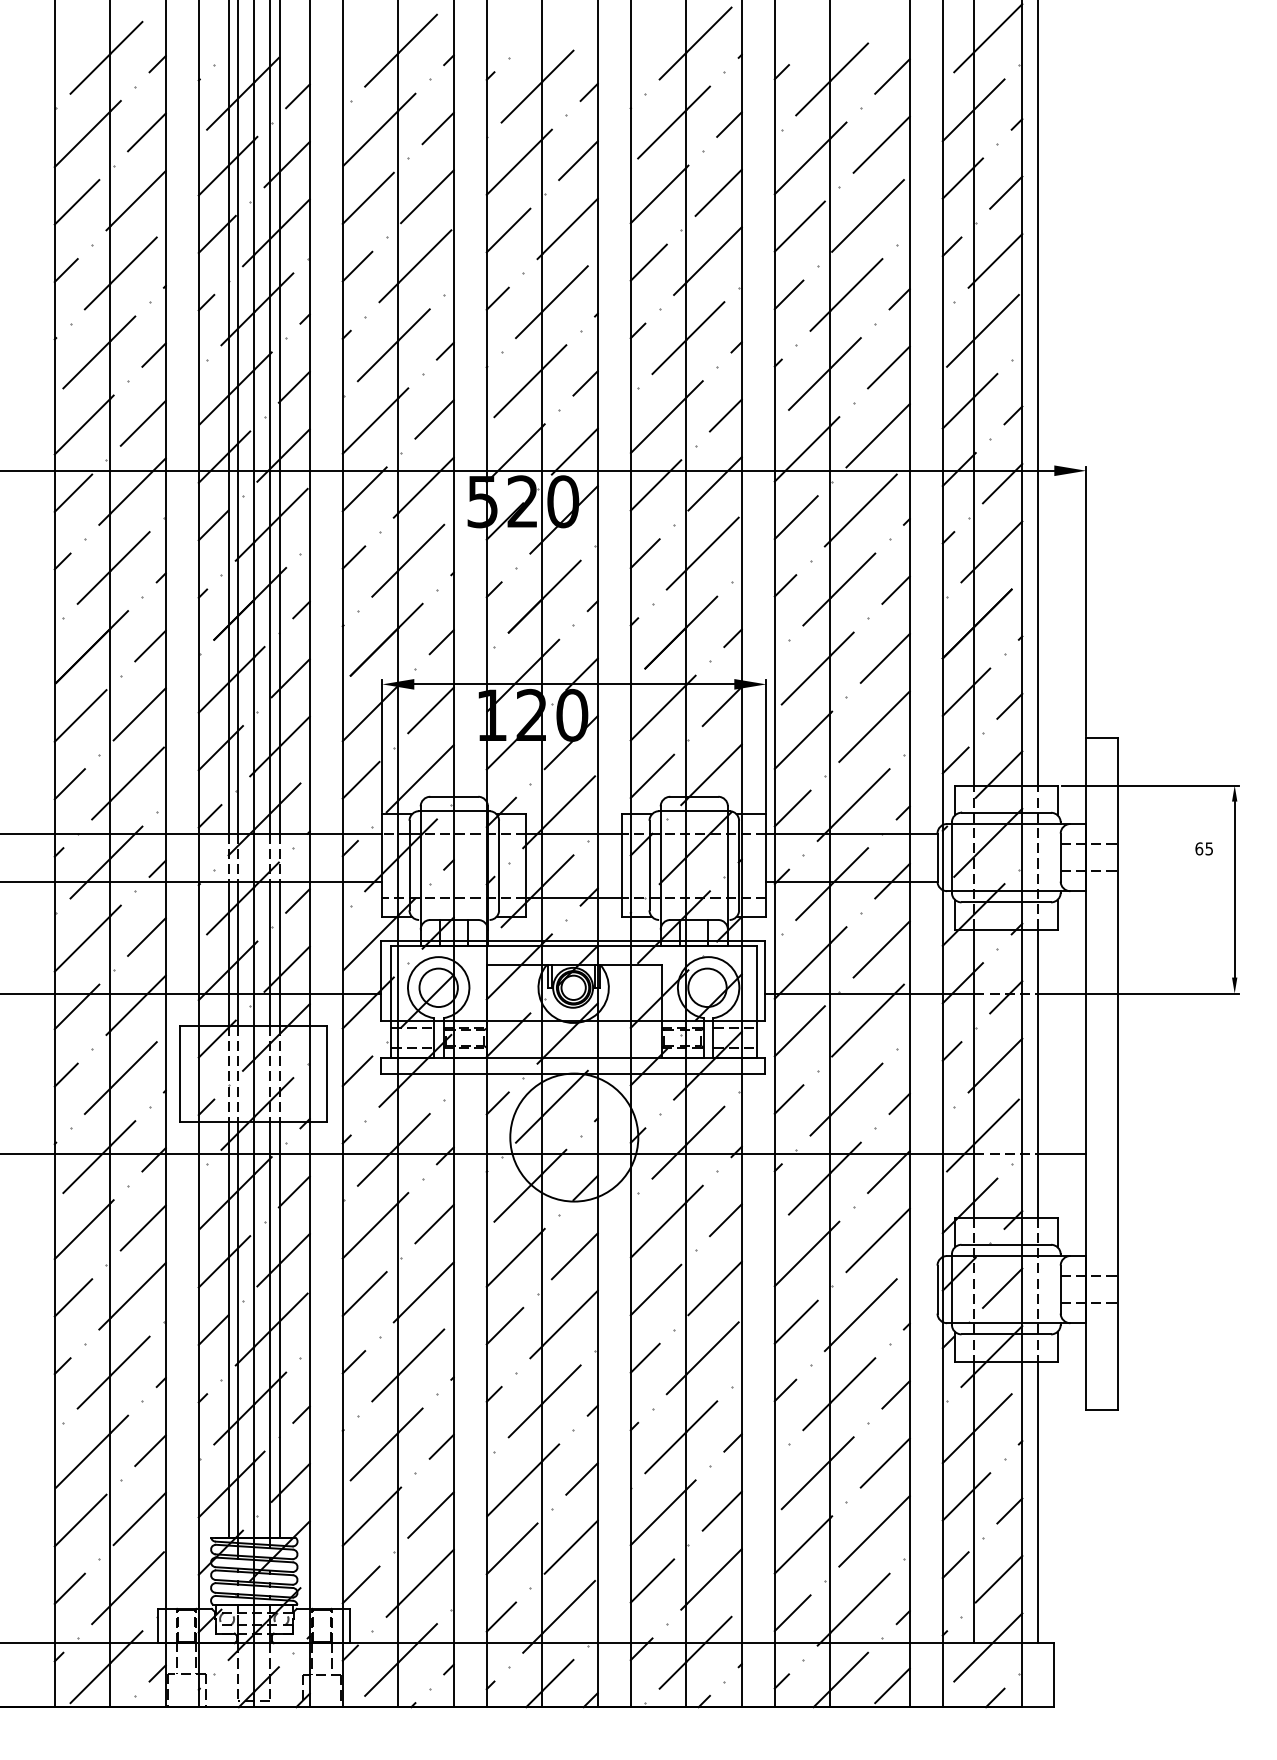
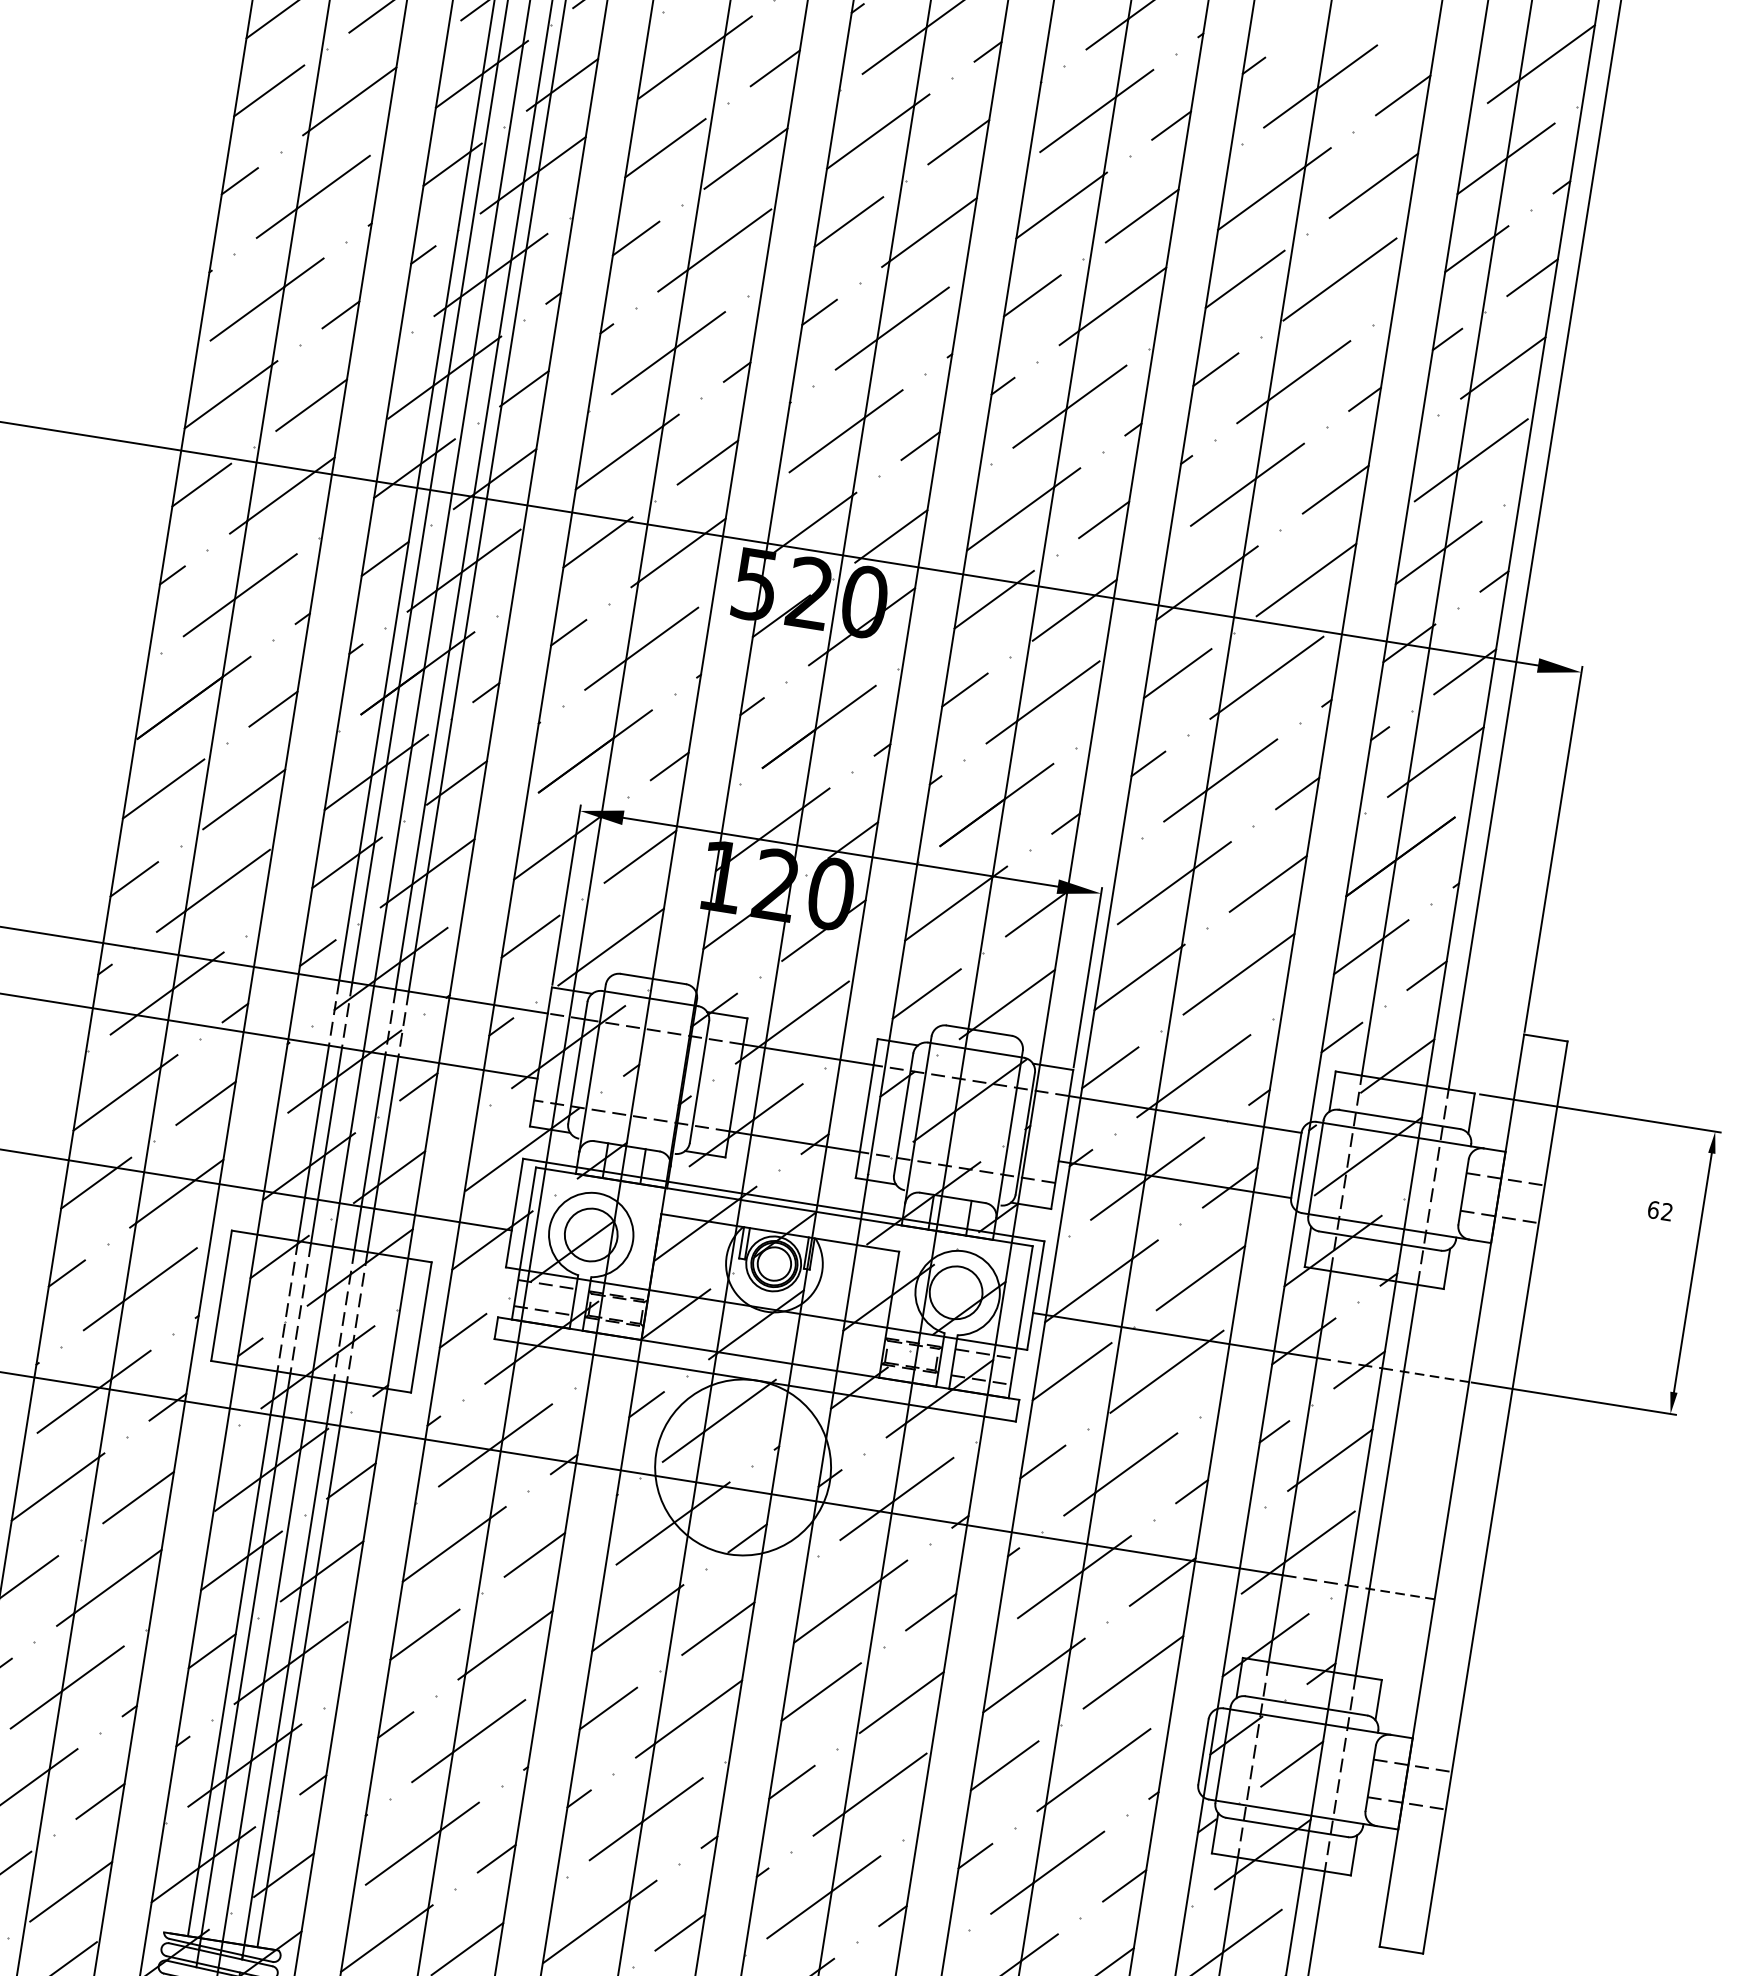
text: (1208, 848) -> (1666, 1211), 65 -> 62
line: (1061, 993) -> (1435, 1376), solid -> dashed
line: (1061, 1153) -> (1401, 1593), solid -> dashed

